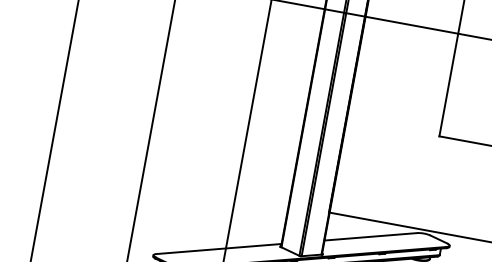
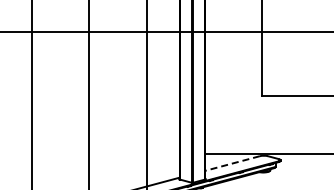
line: (370, 236) -> (232, 163), solid -> dashed

